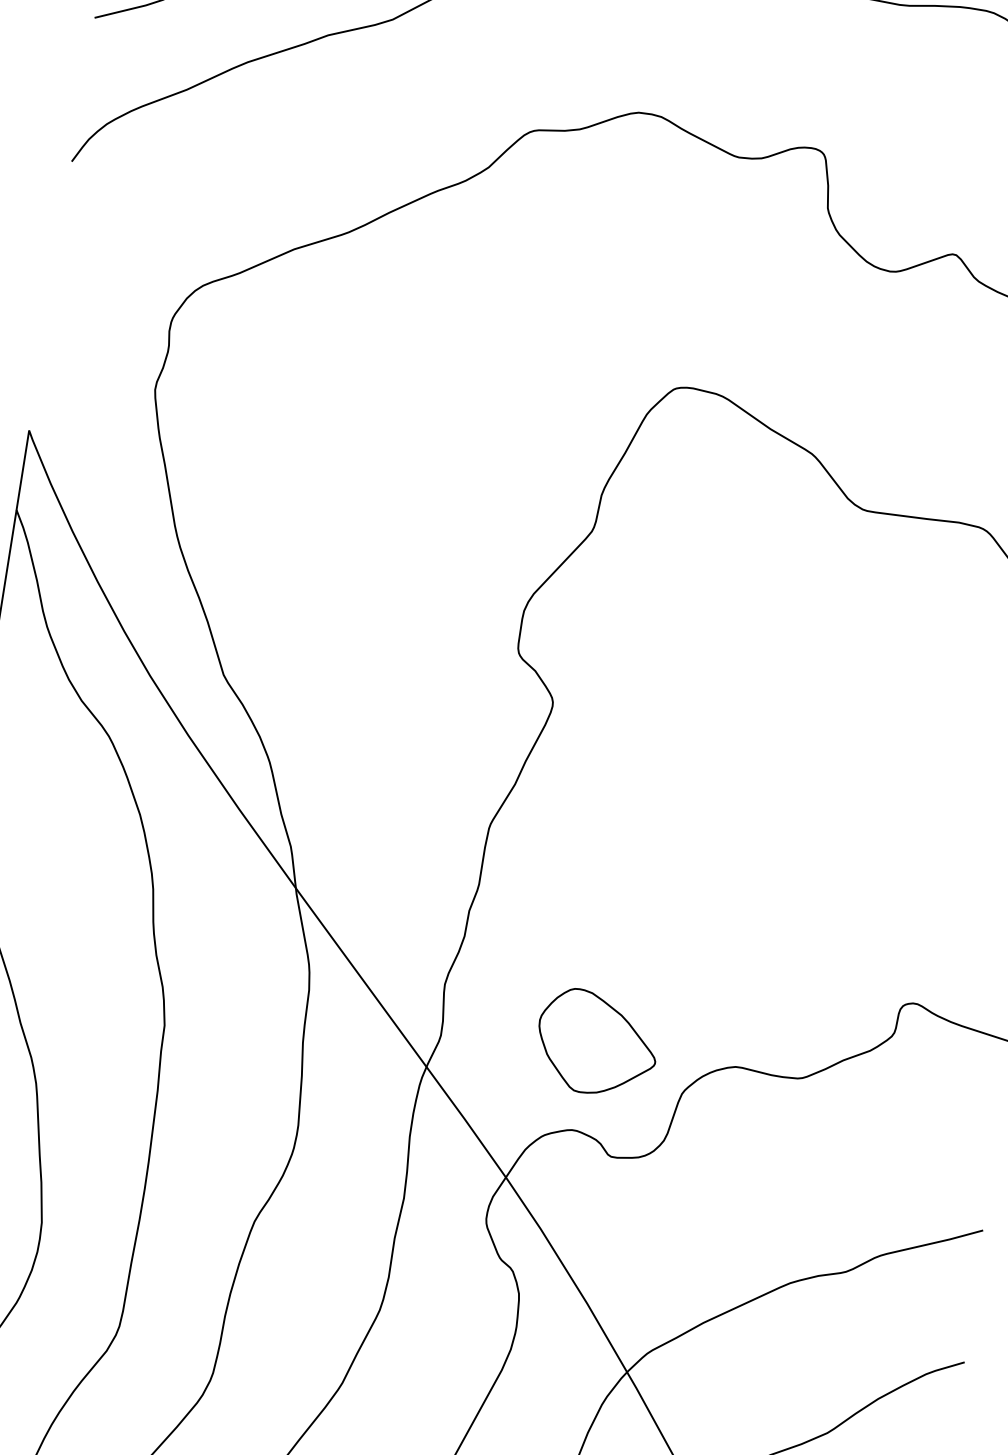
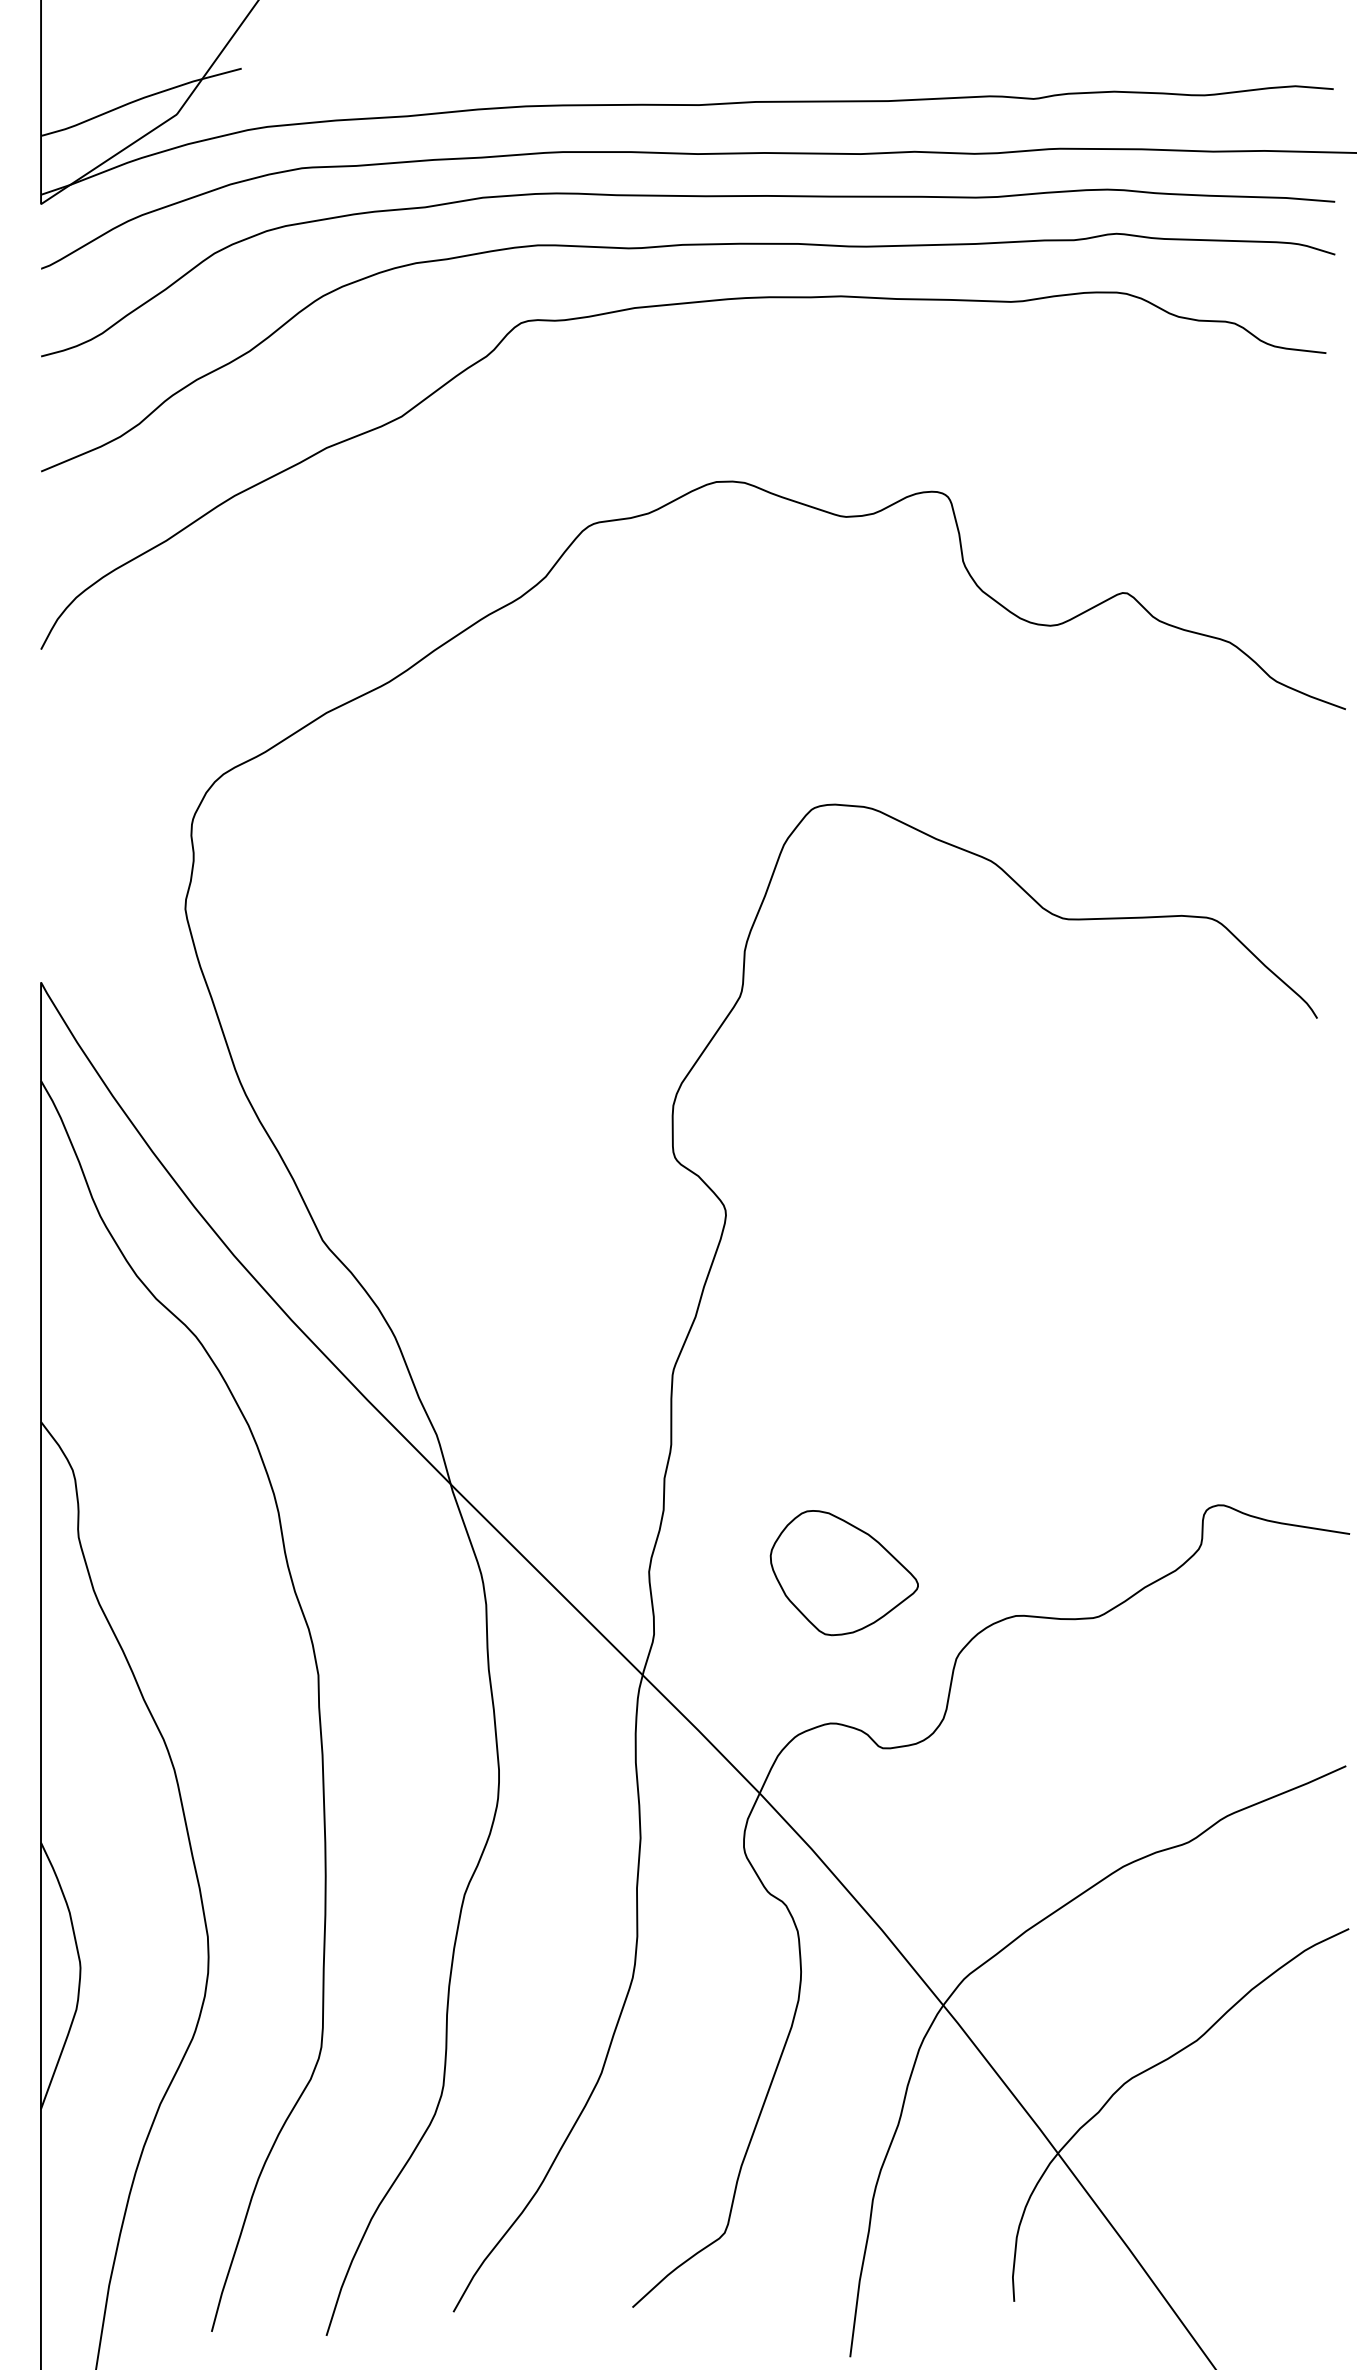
part: (596, 1043) -> (843, 1573), moved

